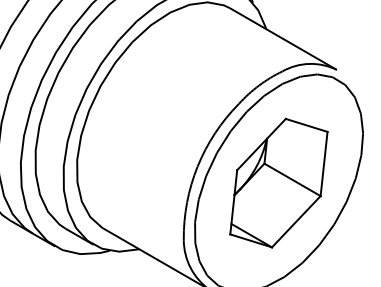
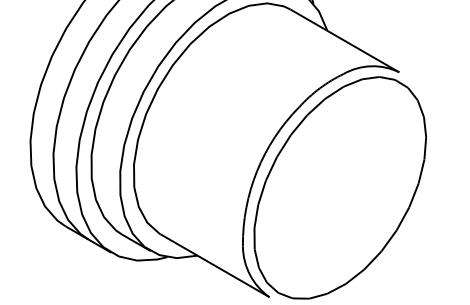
part: (278, 182) -> (339, 187), removed

